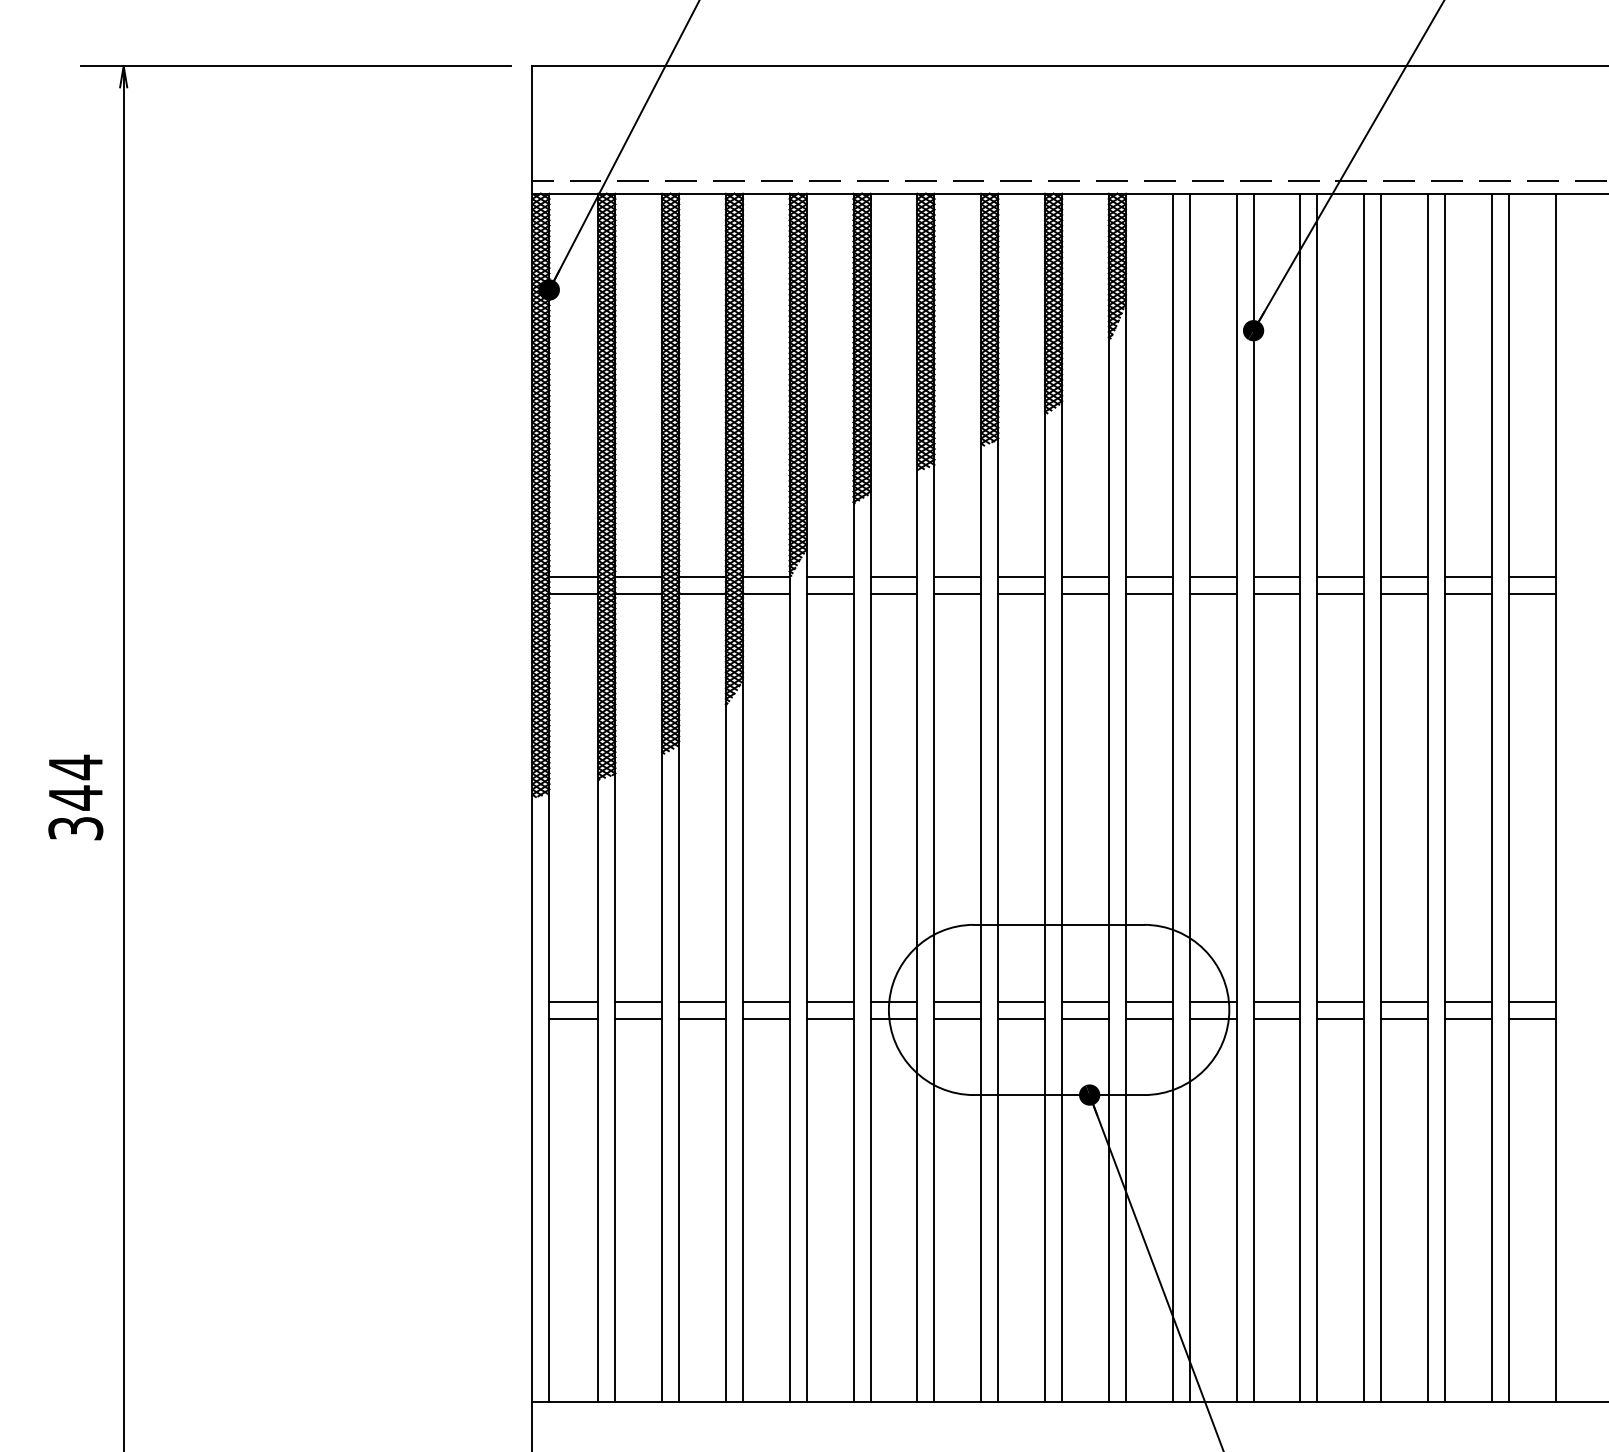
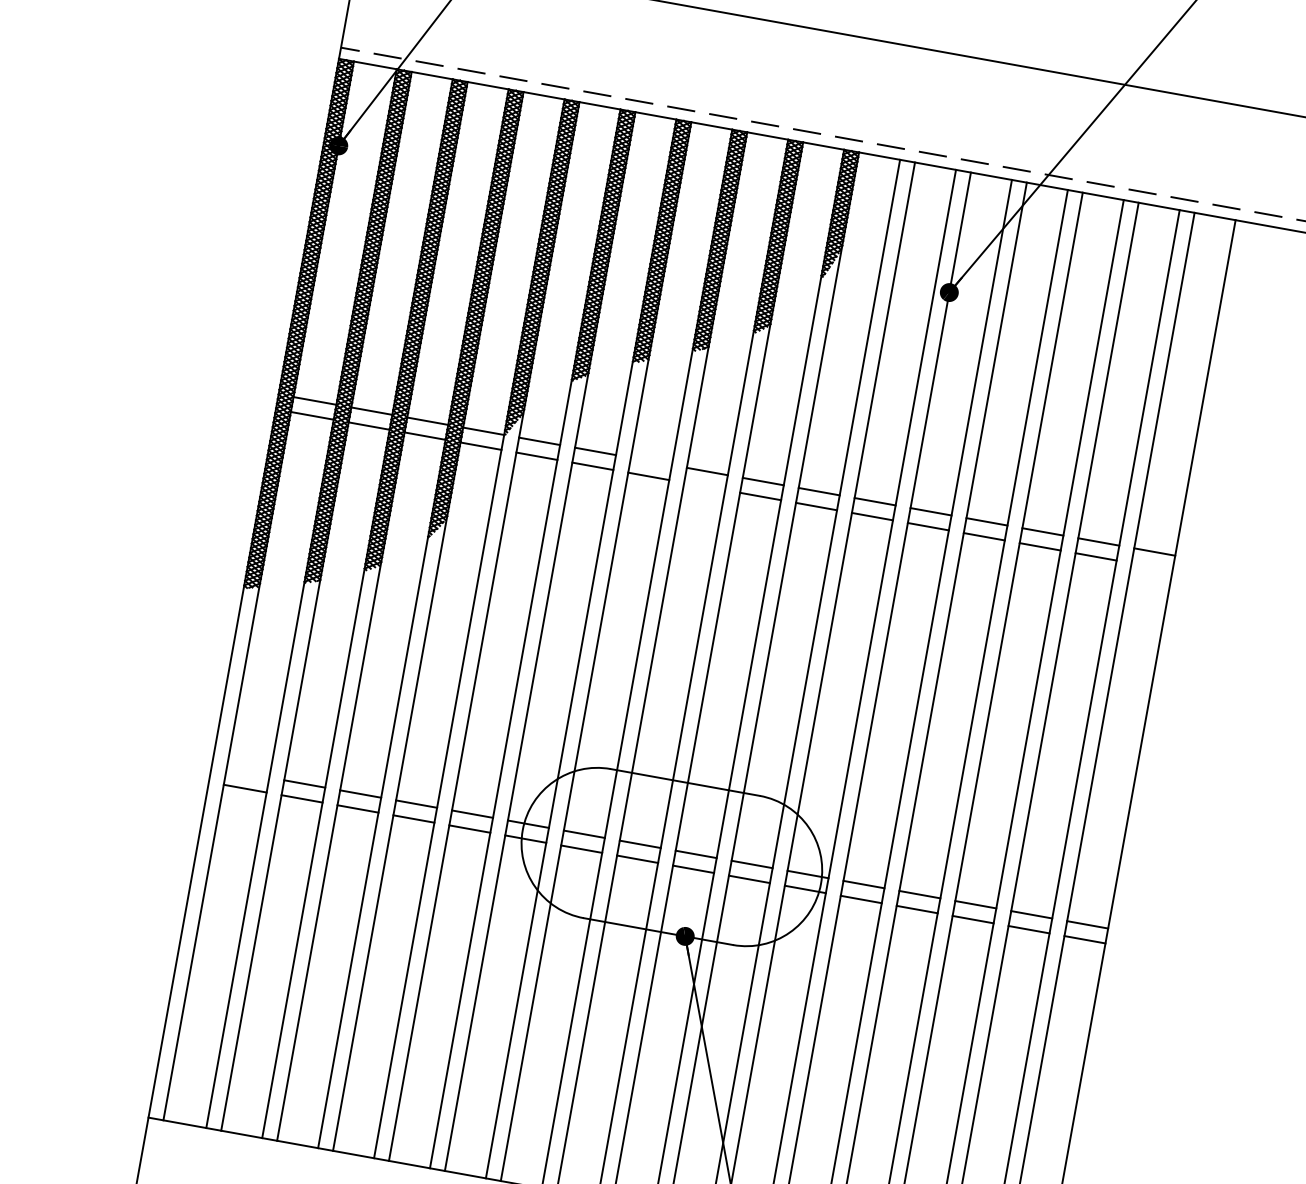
line: (957, 576) -> (651, 461), removed
line: (1021, 593) -> (704, 486), removed
line: (1531, 593) -> (1151, 566), removed
line: (573, 1002) -> (247, 773), removed

